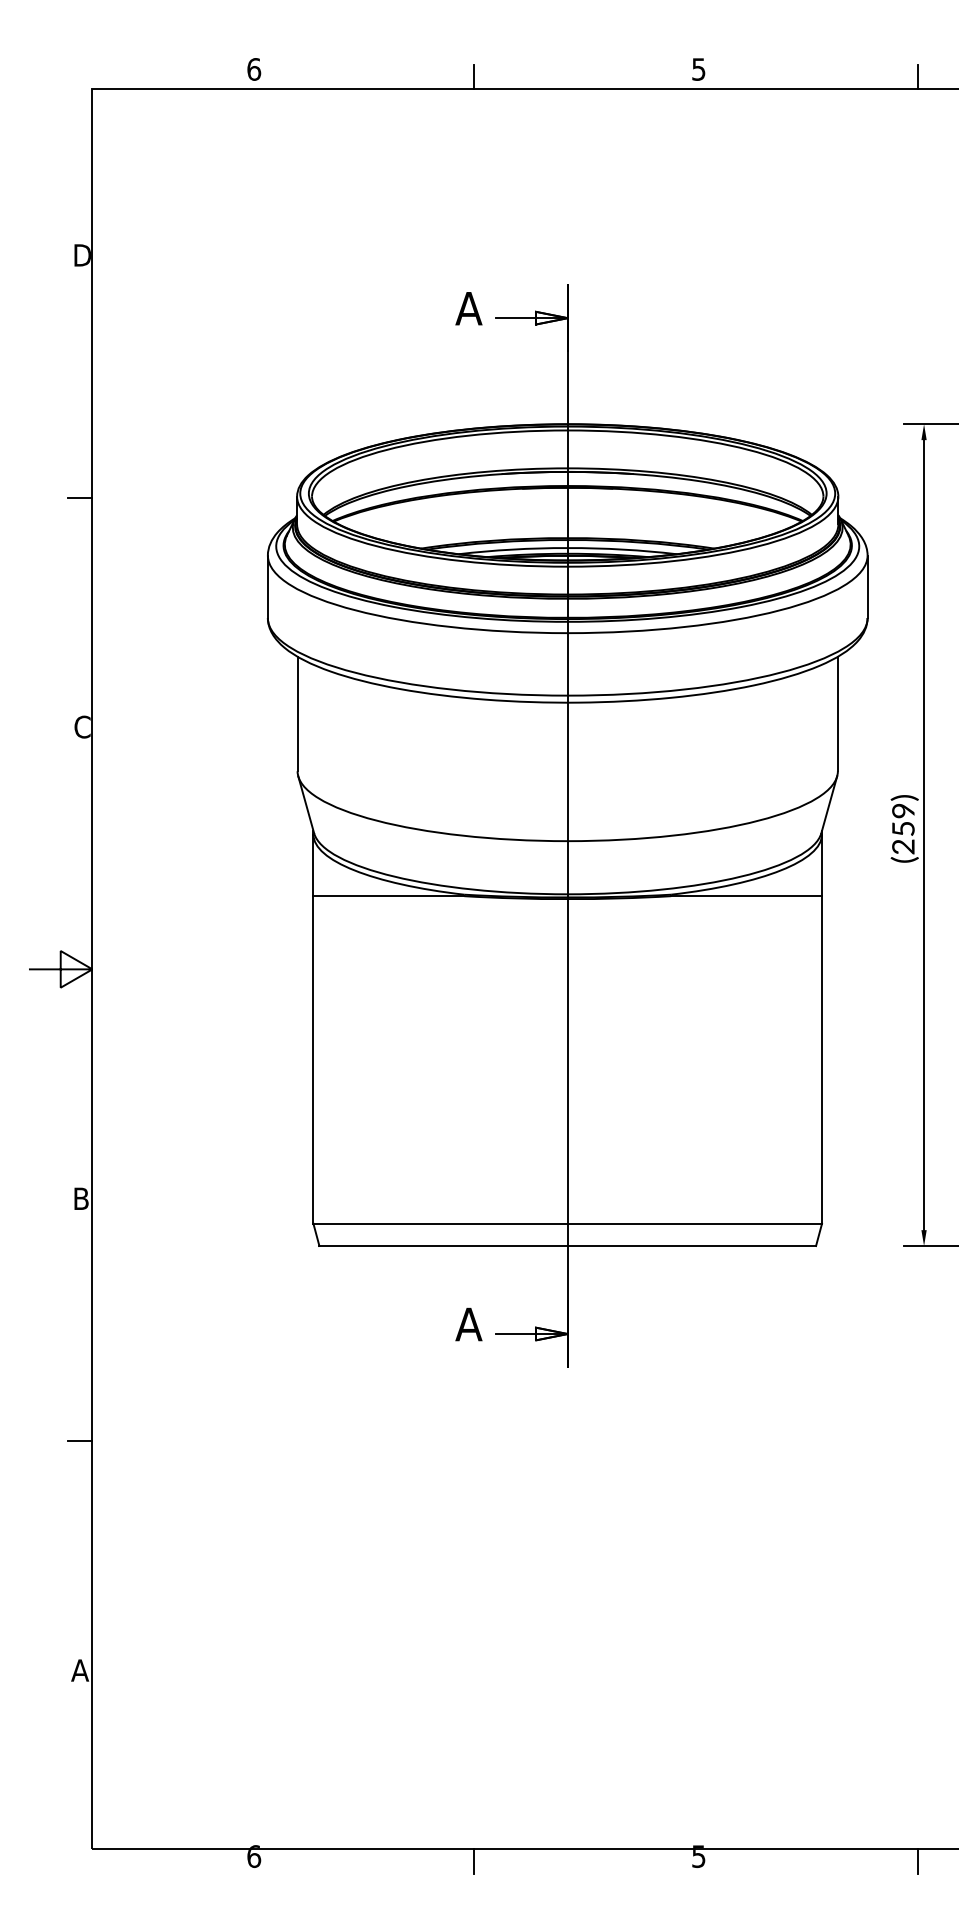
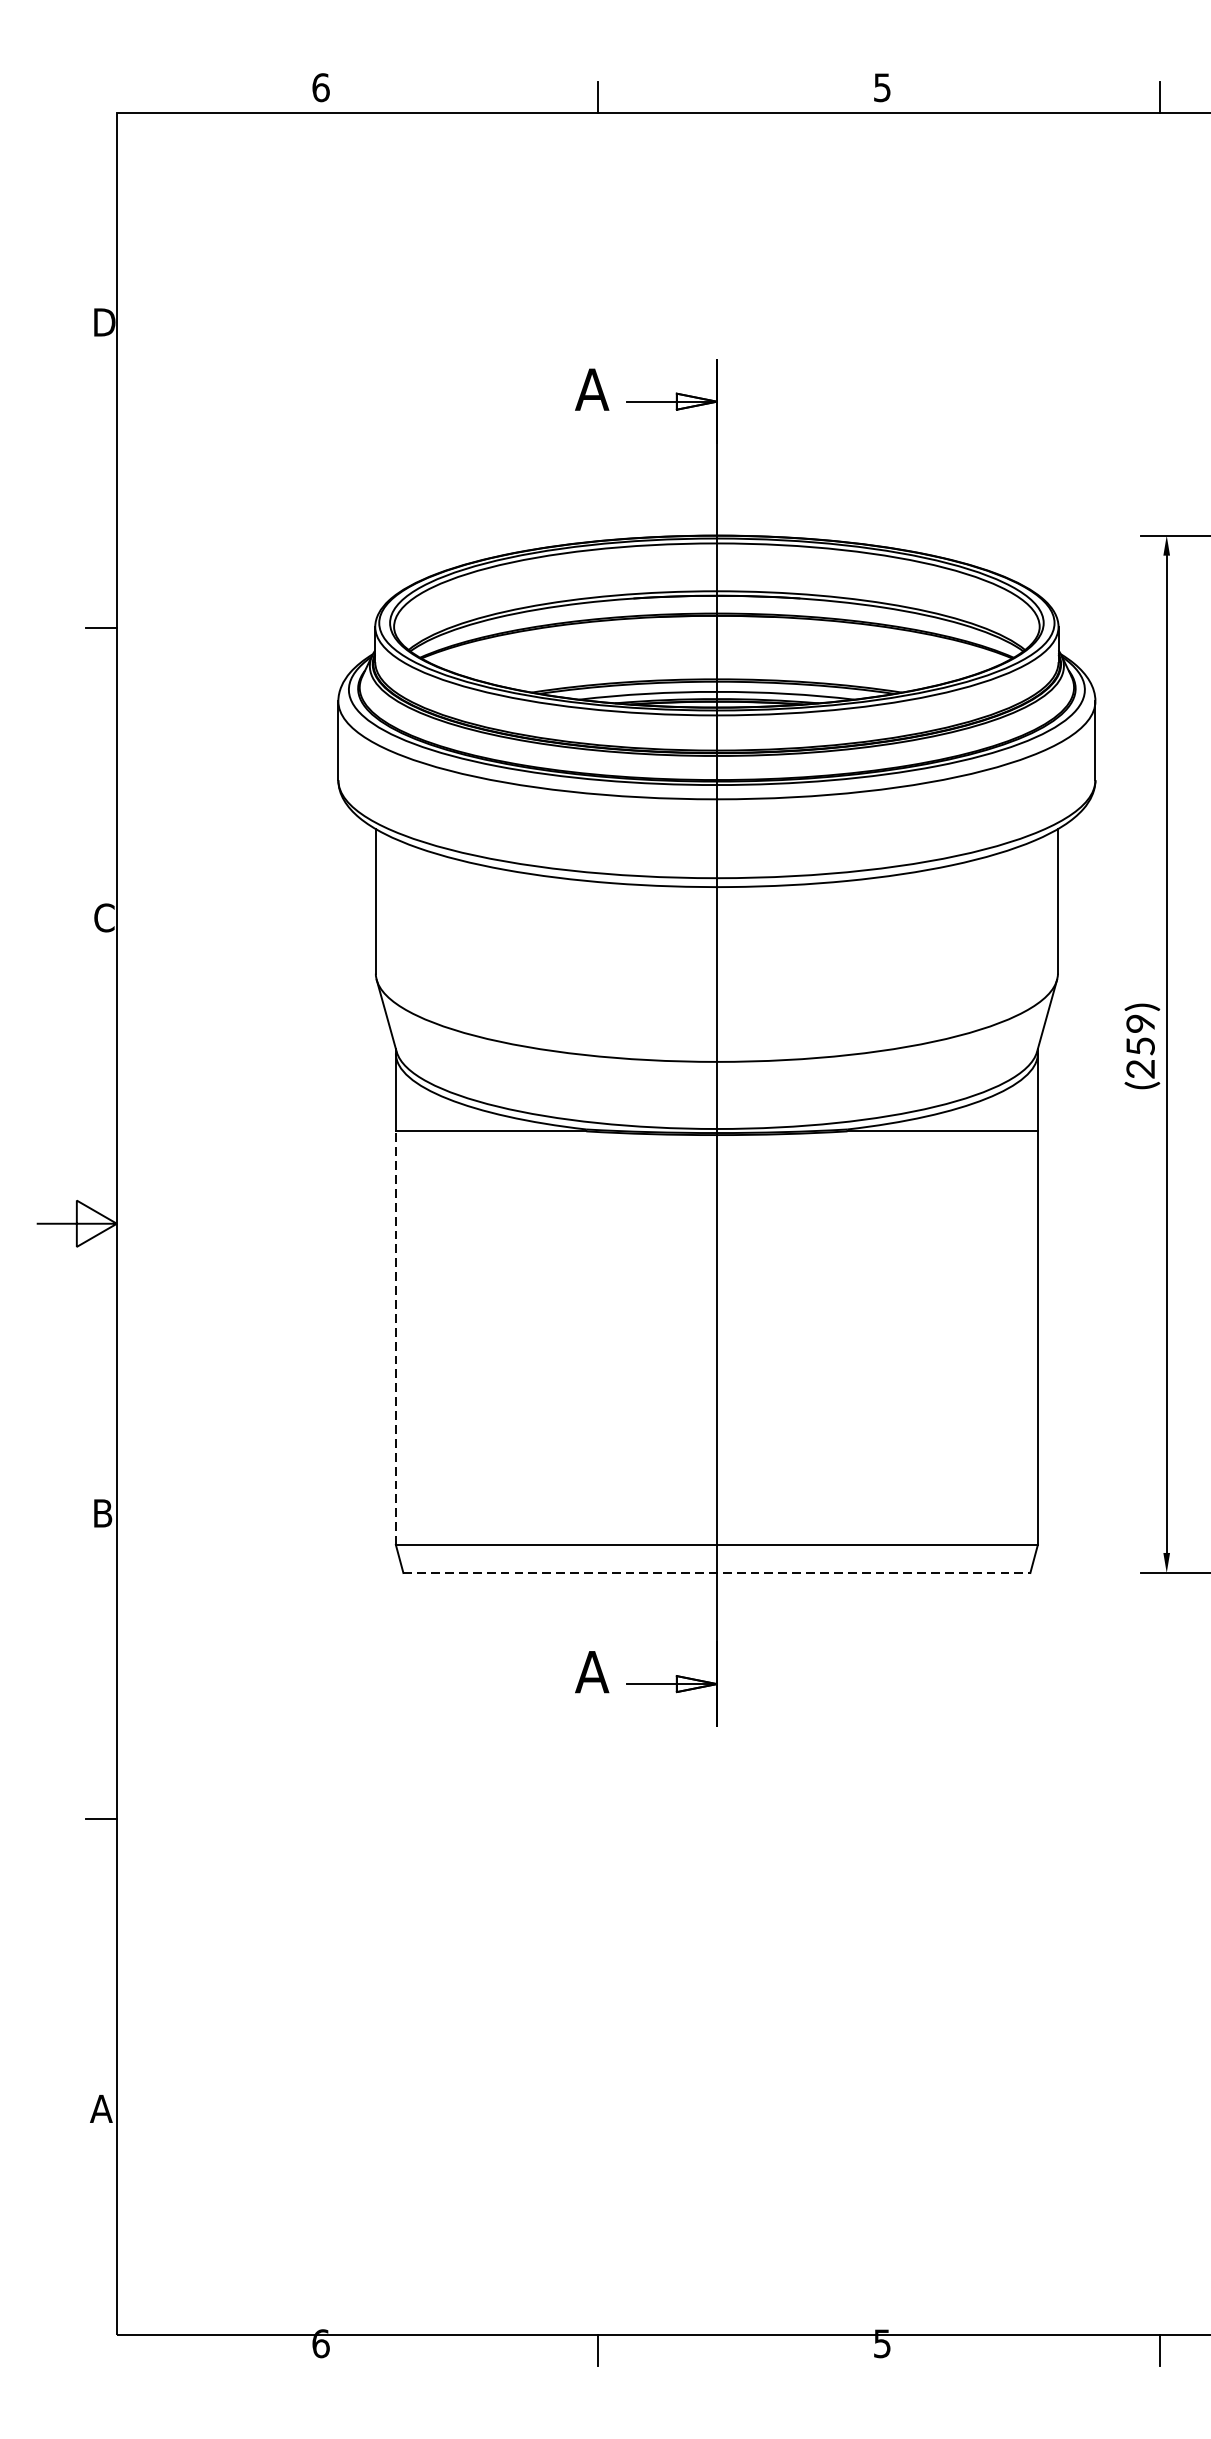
line: (313, 1059) -> (395, 1337), solid -> dashed
line: (568, 1246) -> (717, 1573), solid -> dashed

